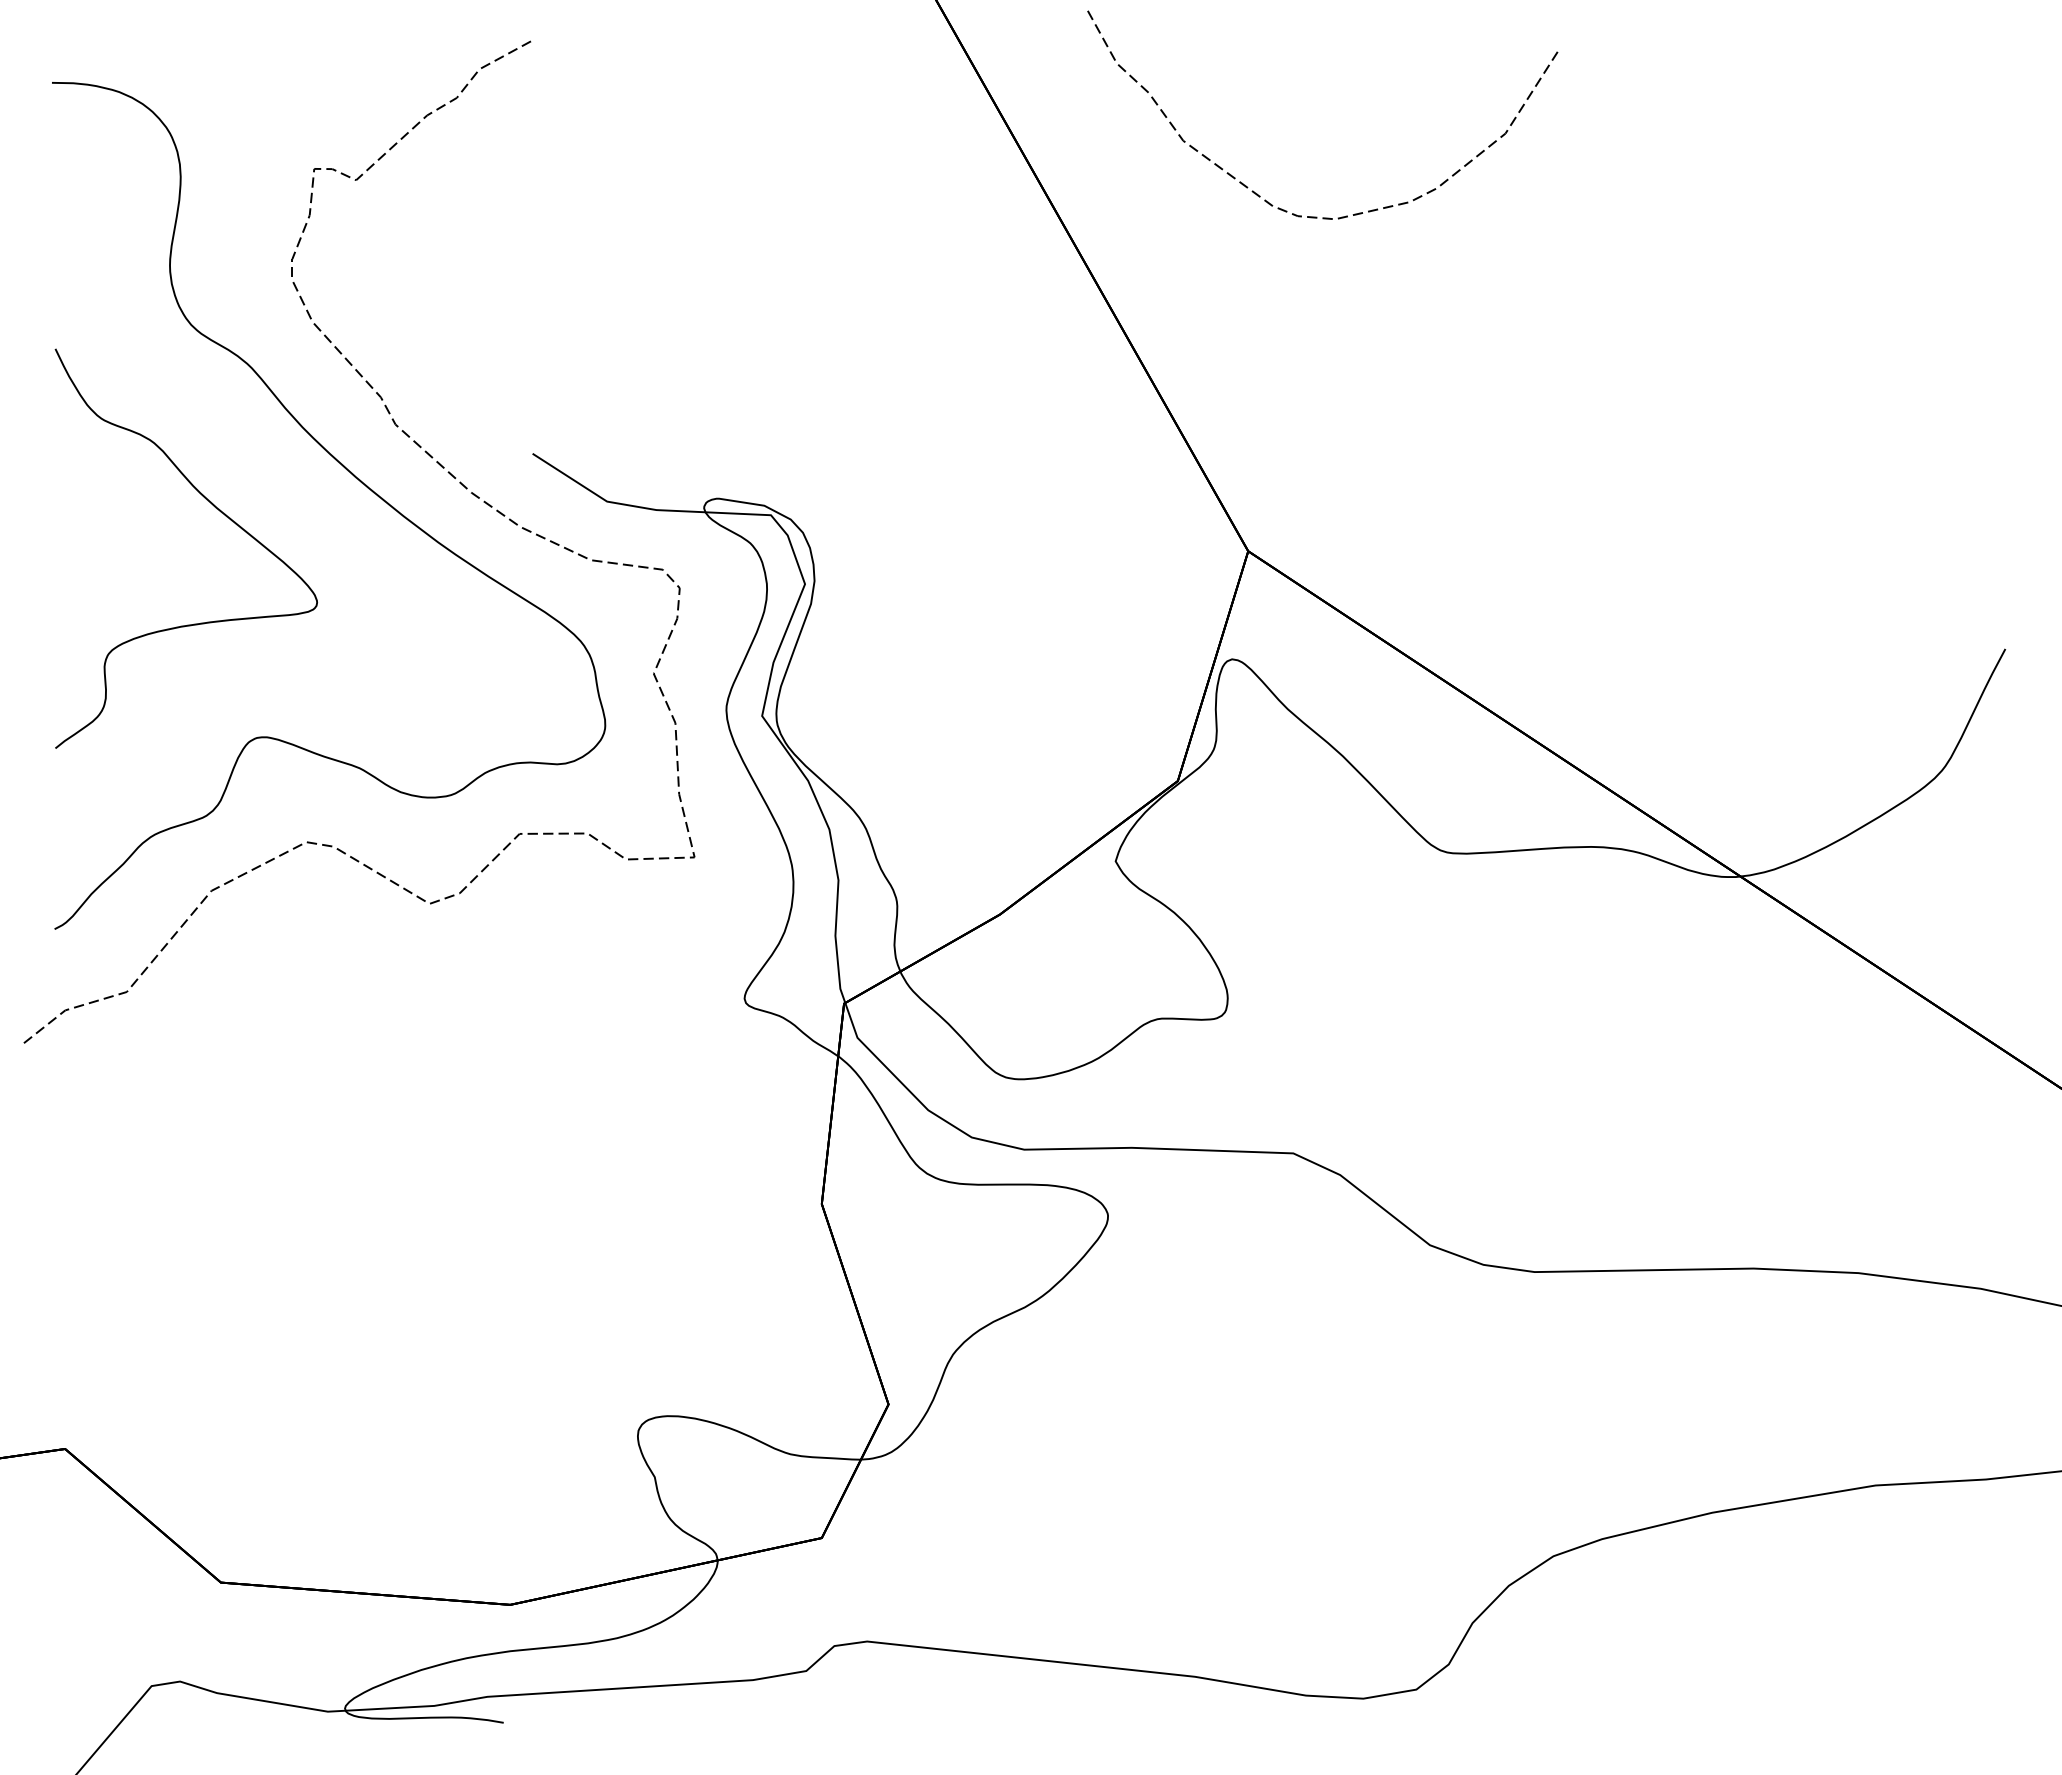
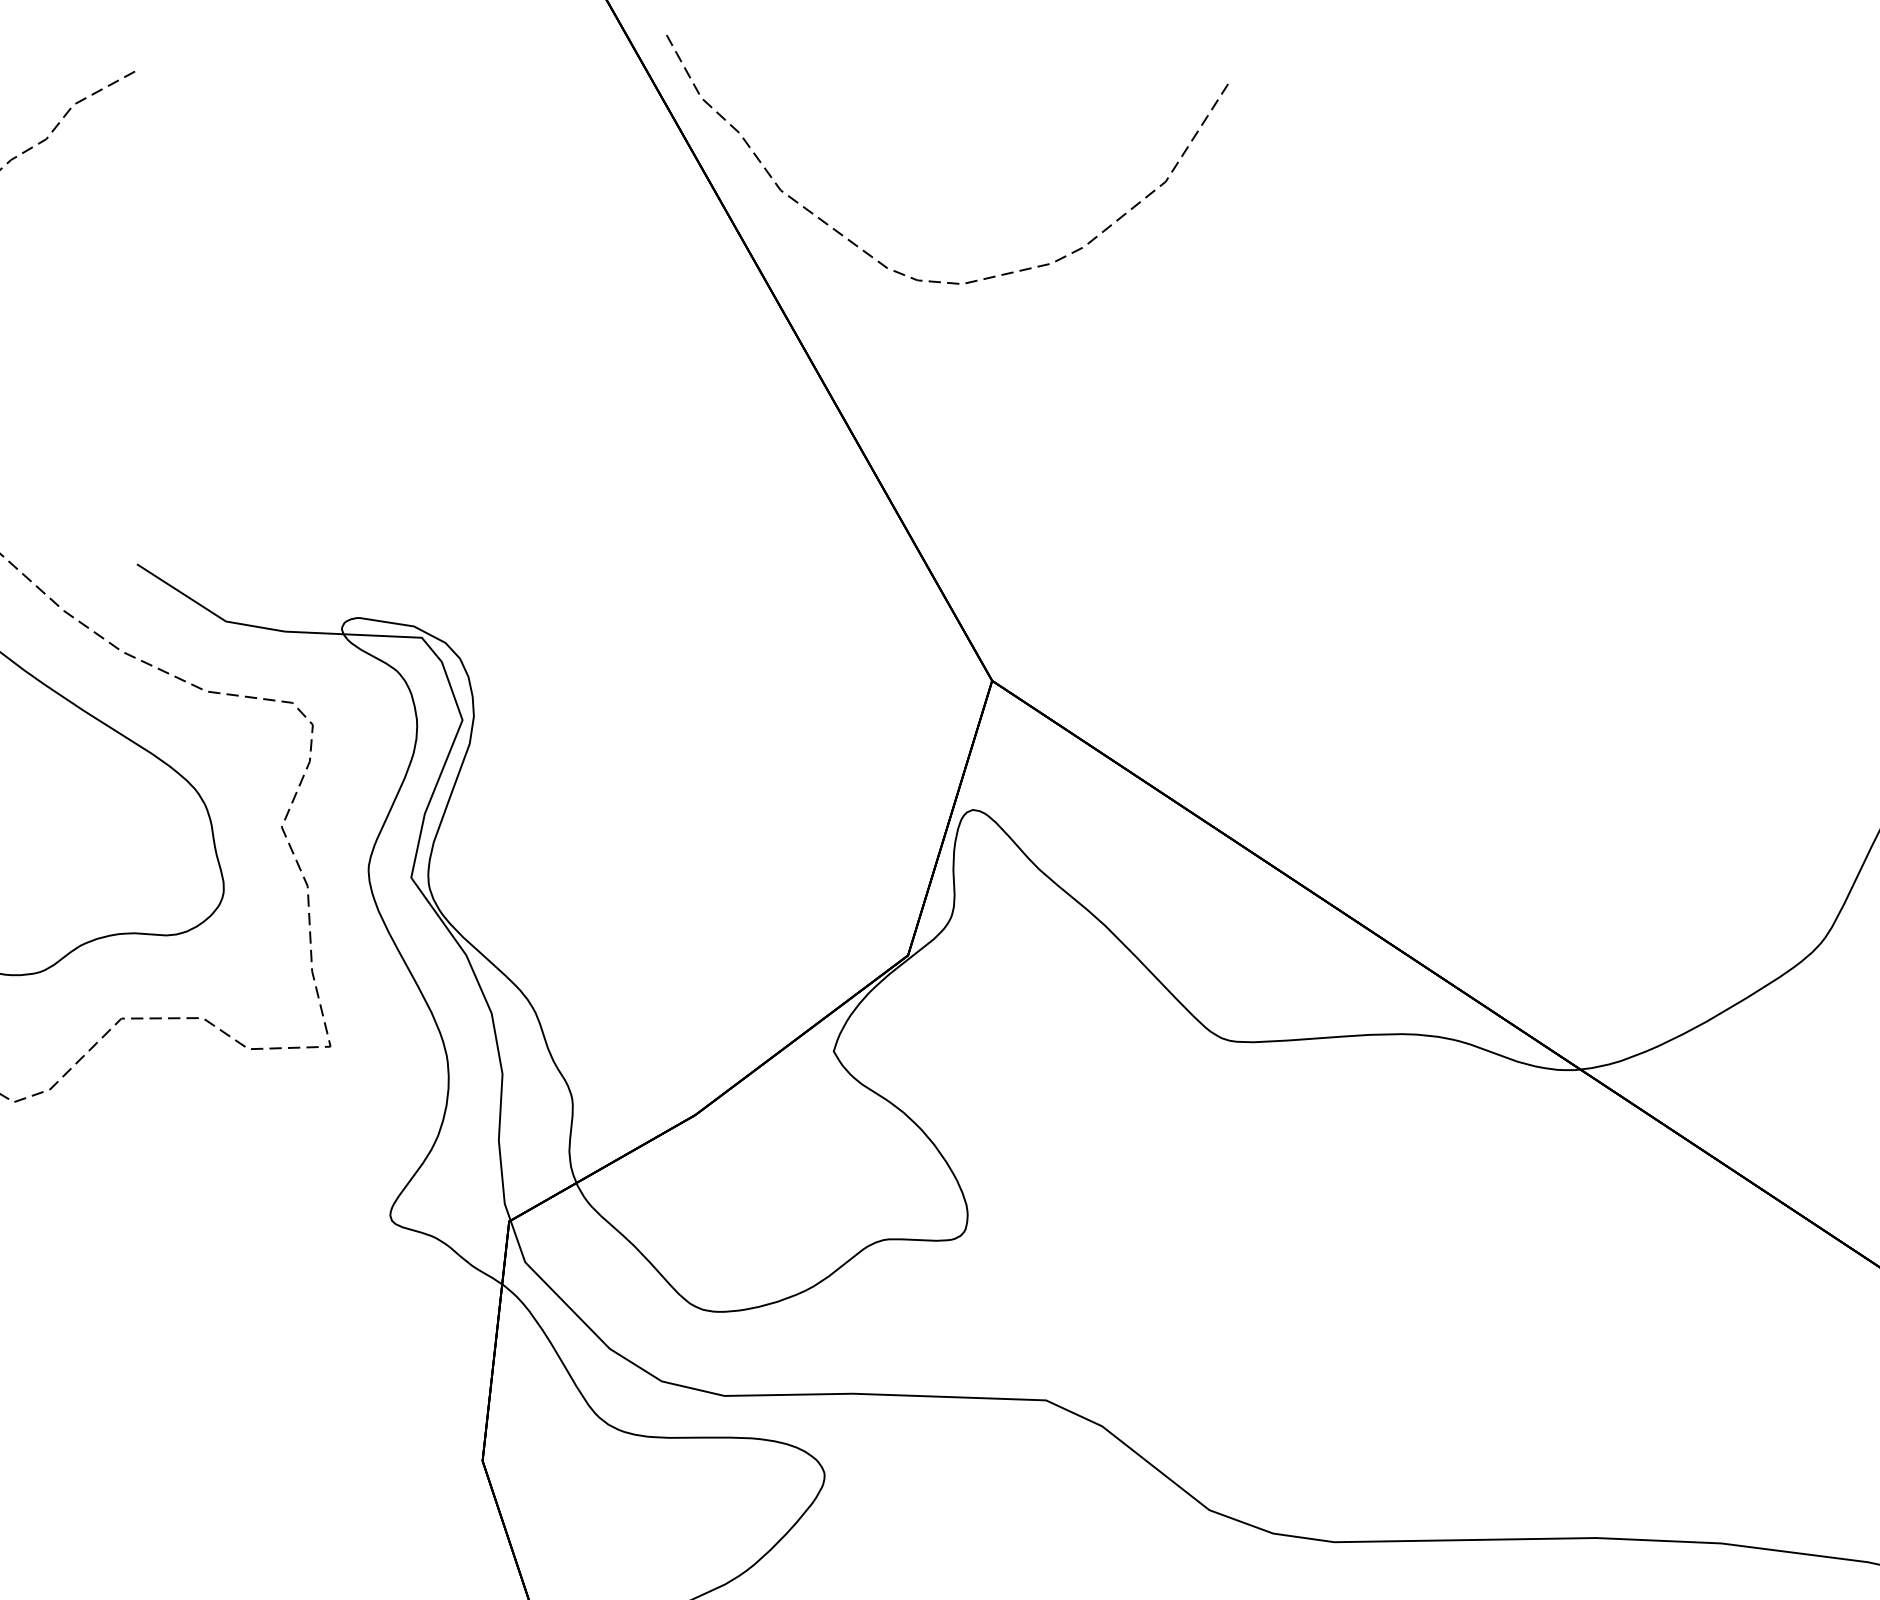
curve: (1316, 216) -> (939, 280), moved

